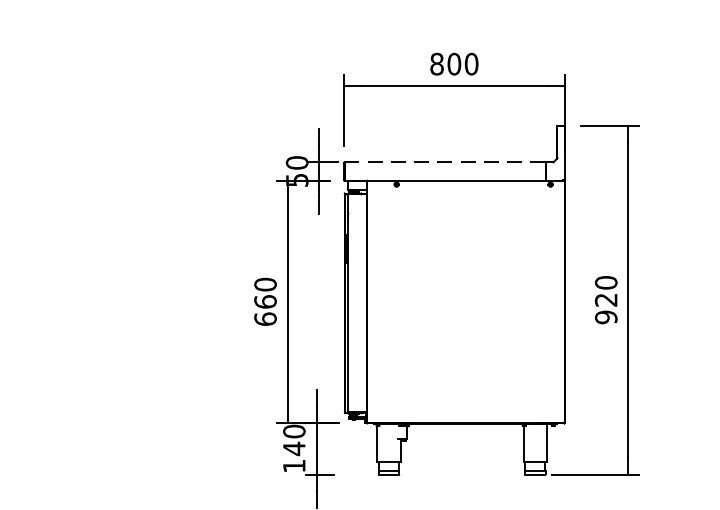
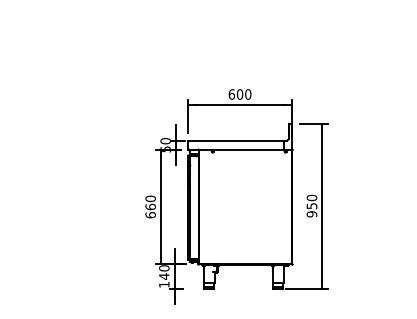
text: (436, 64) -> (231, 94), 800 -> 600
line: (444, 161) -> (235, 140), dashed -> solid
text: (605, 300) -> (311, 206), 920 -> 950

